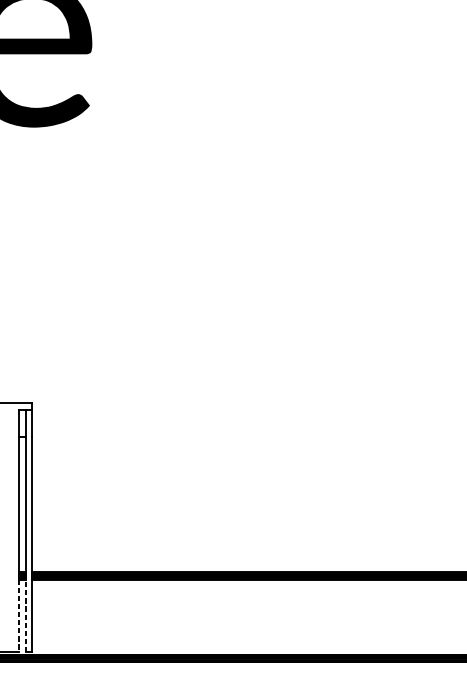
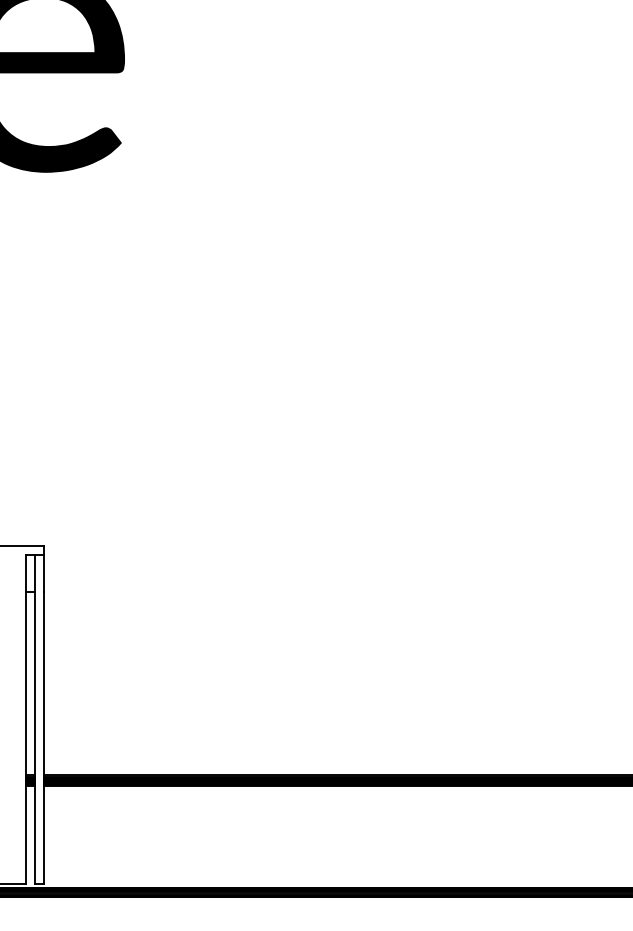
line: (25, 615) -> (34, 834), dashed -> solid
line: (18, 616) -> (25, 835), dashed -> solid

